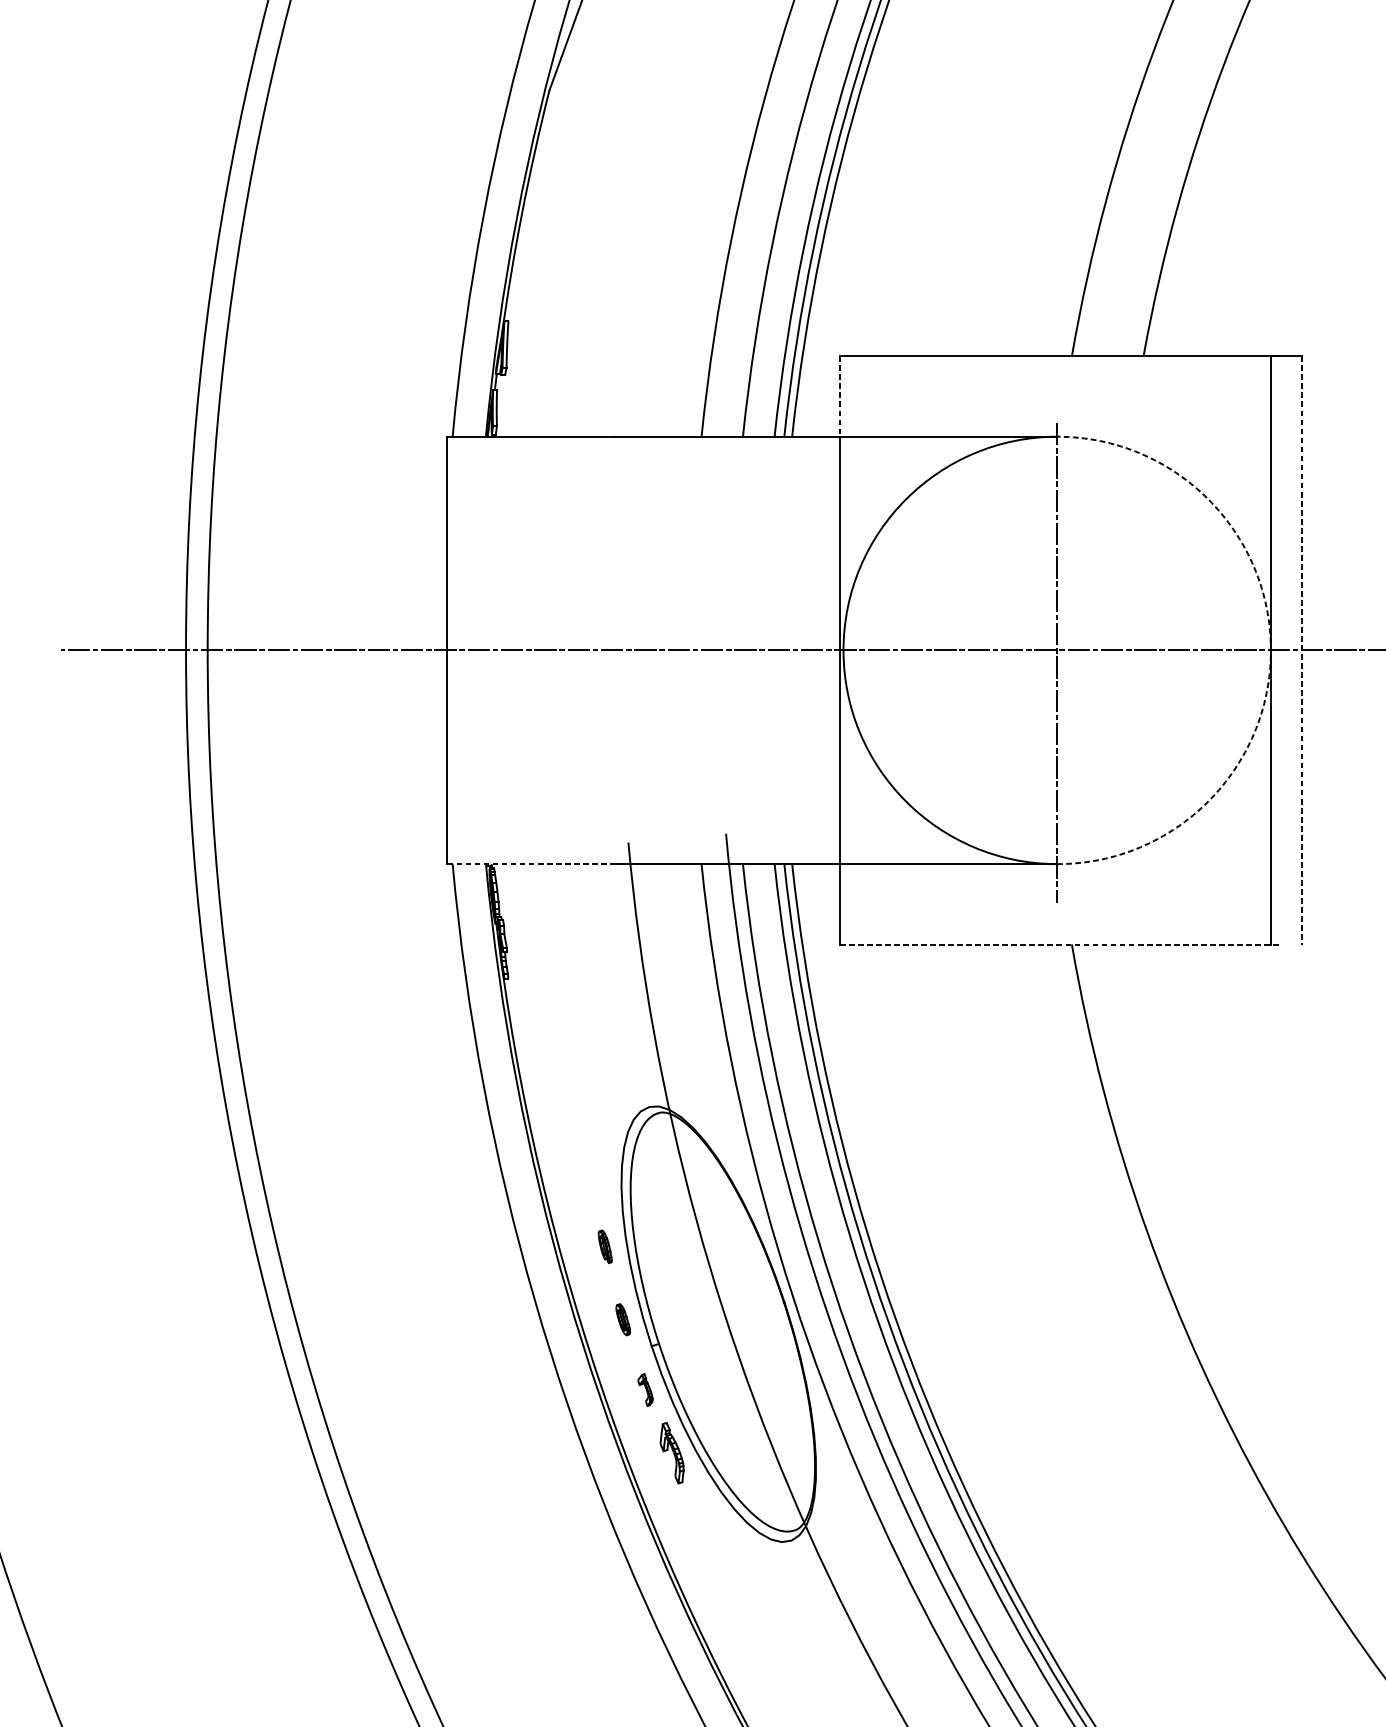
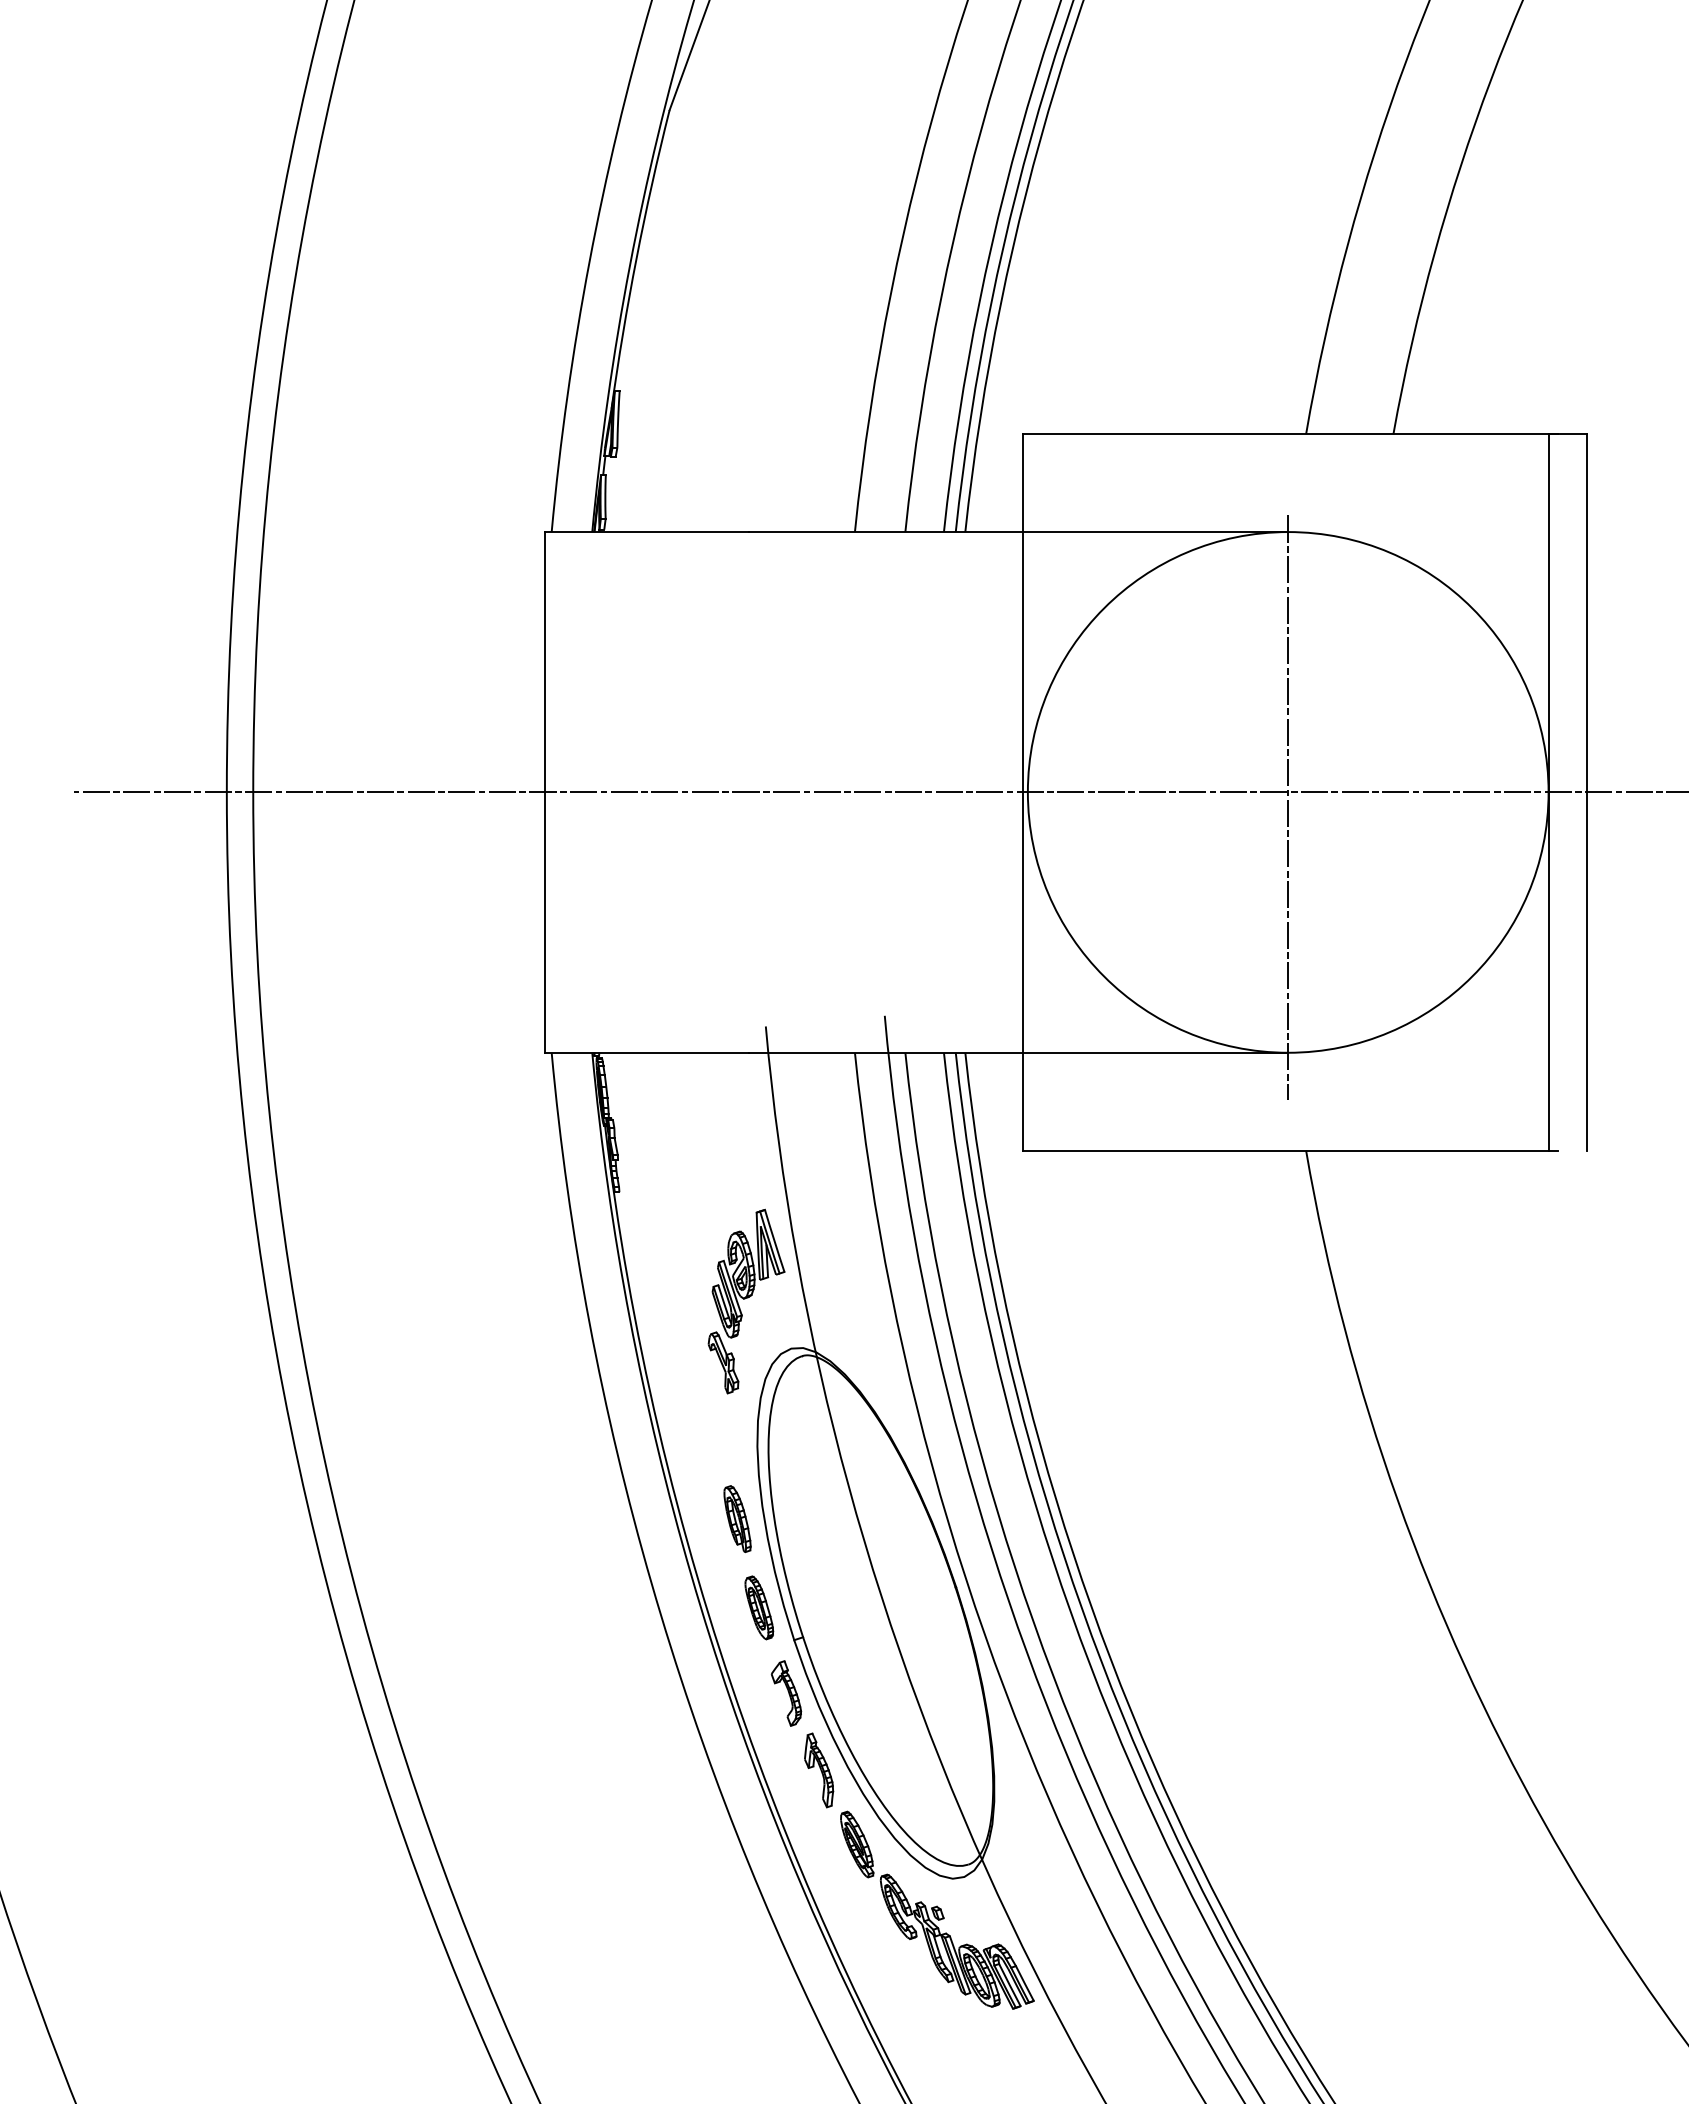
line: (839, 396) -> (1023, 483), dashed -> solid
arc: (1270, 650) -> (1548, 792), dashed -> solid
line: (1302, 650) -> (1586, 792), dashed -> solid
line: (531, 863) -> (647, 1052), dashed -> solid
line: (1059, 944) -> (1291, 1150), dashed -> solid
part: (612, 1068) -> (746, 1301), added
part: (605, 1246) -> (737, 1518), size x1.67
part: (623, 1319) -> (759, 1607), size x1.67
part: (645, 1390) -> (786, 1693), size x1.67
part: (769, 1567) -> (937, 1909), added

